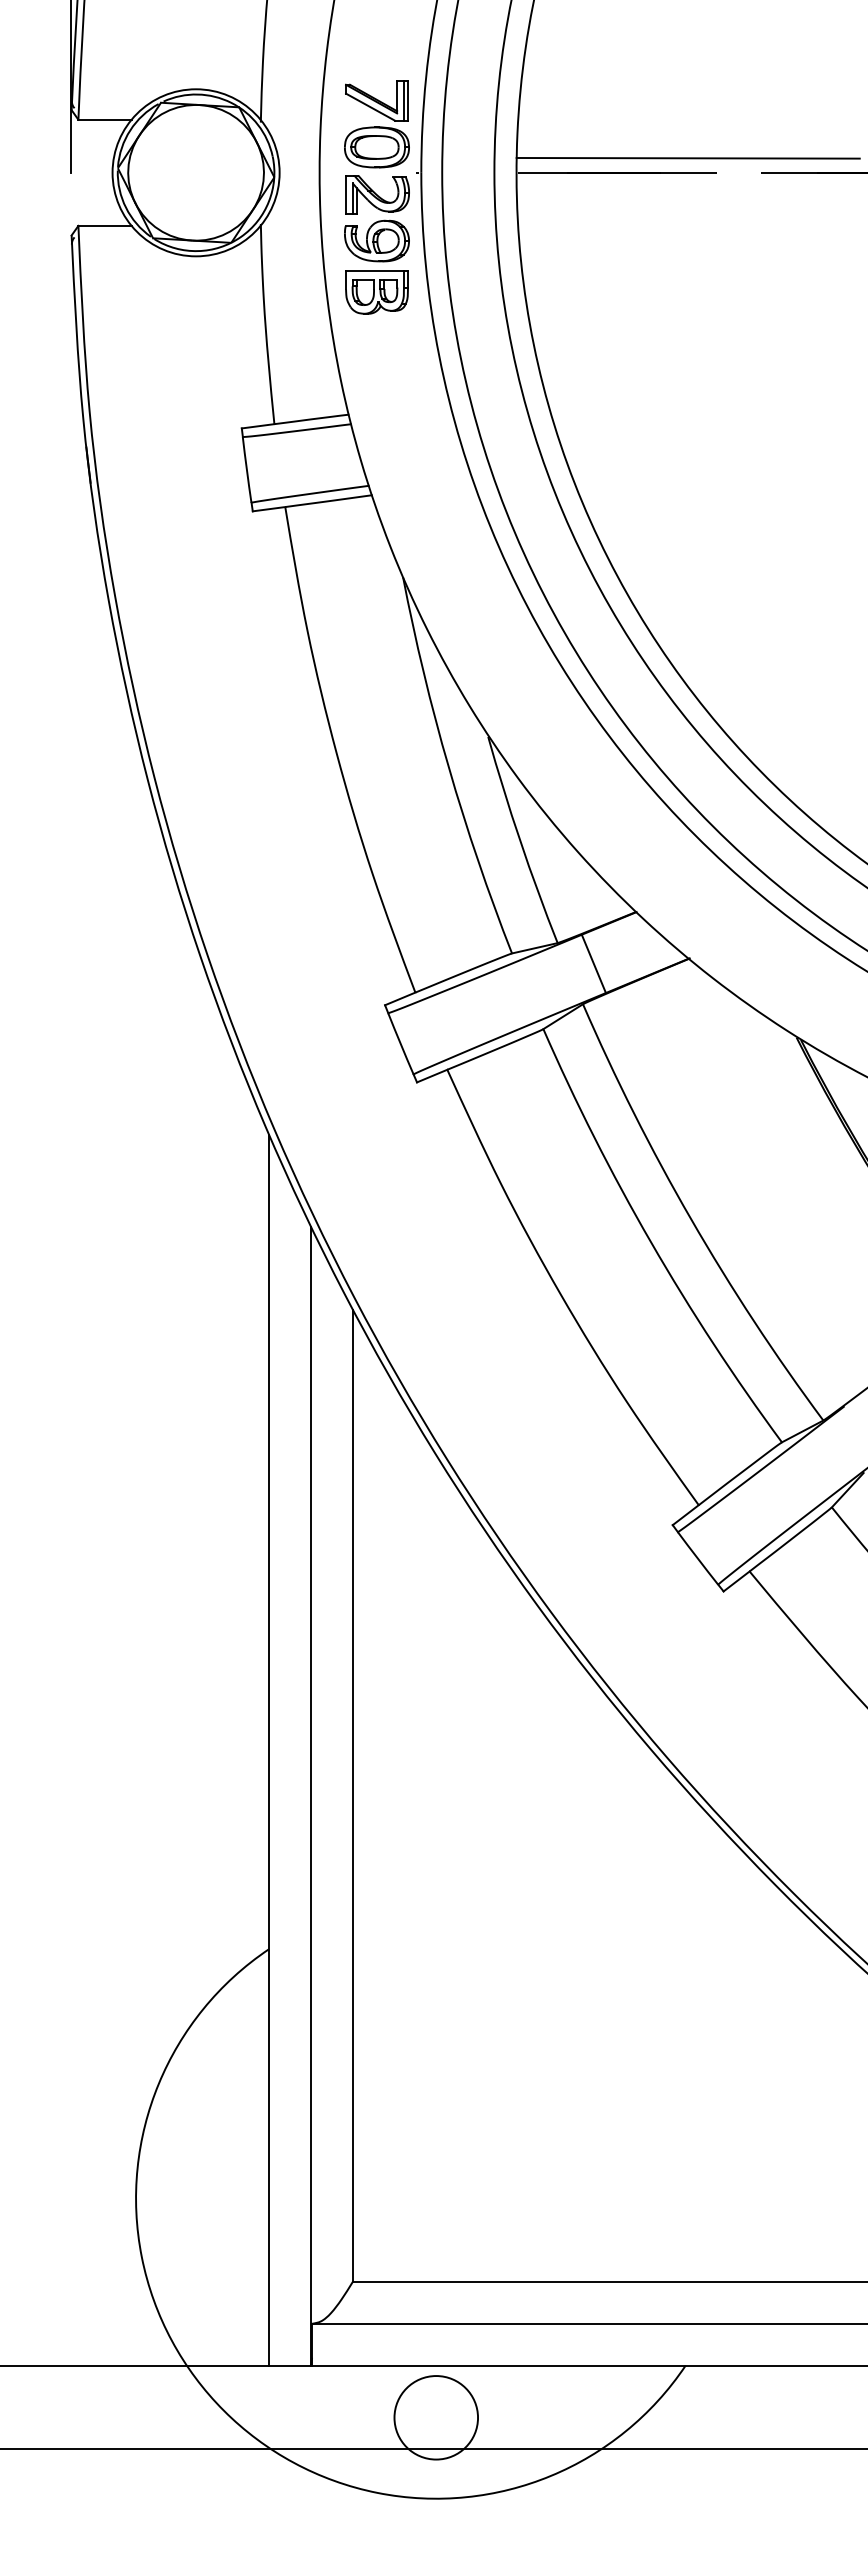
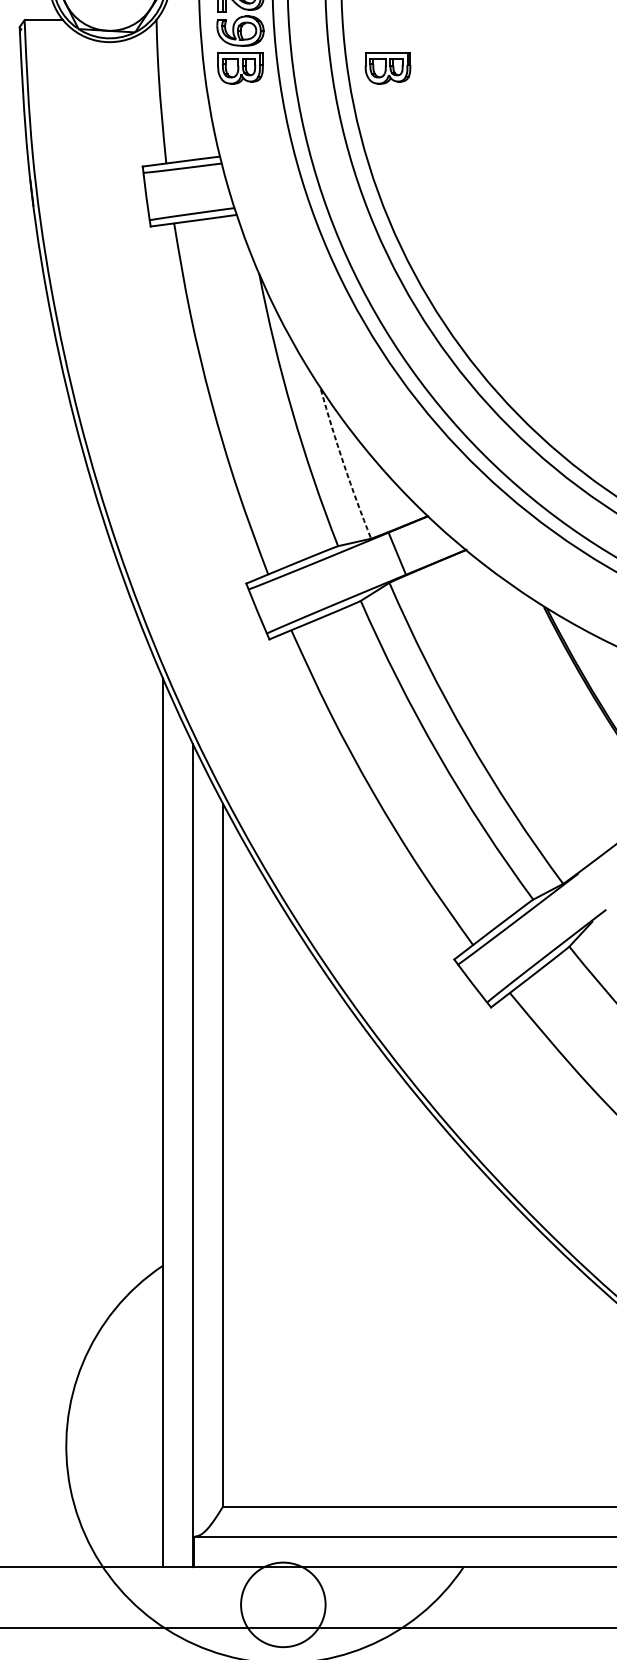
part: (580, 292) -> (387, 68), added
arc: (520, 840) -> (344, 464), solid -> dashed
circle: (436, 2417) -> (283, 1604), size x1.4

